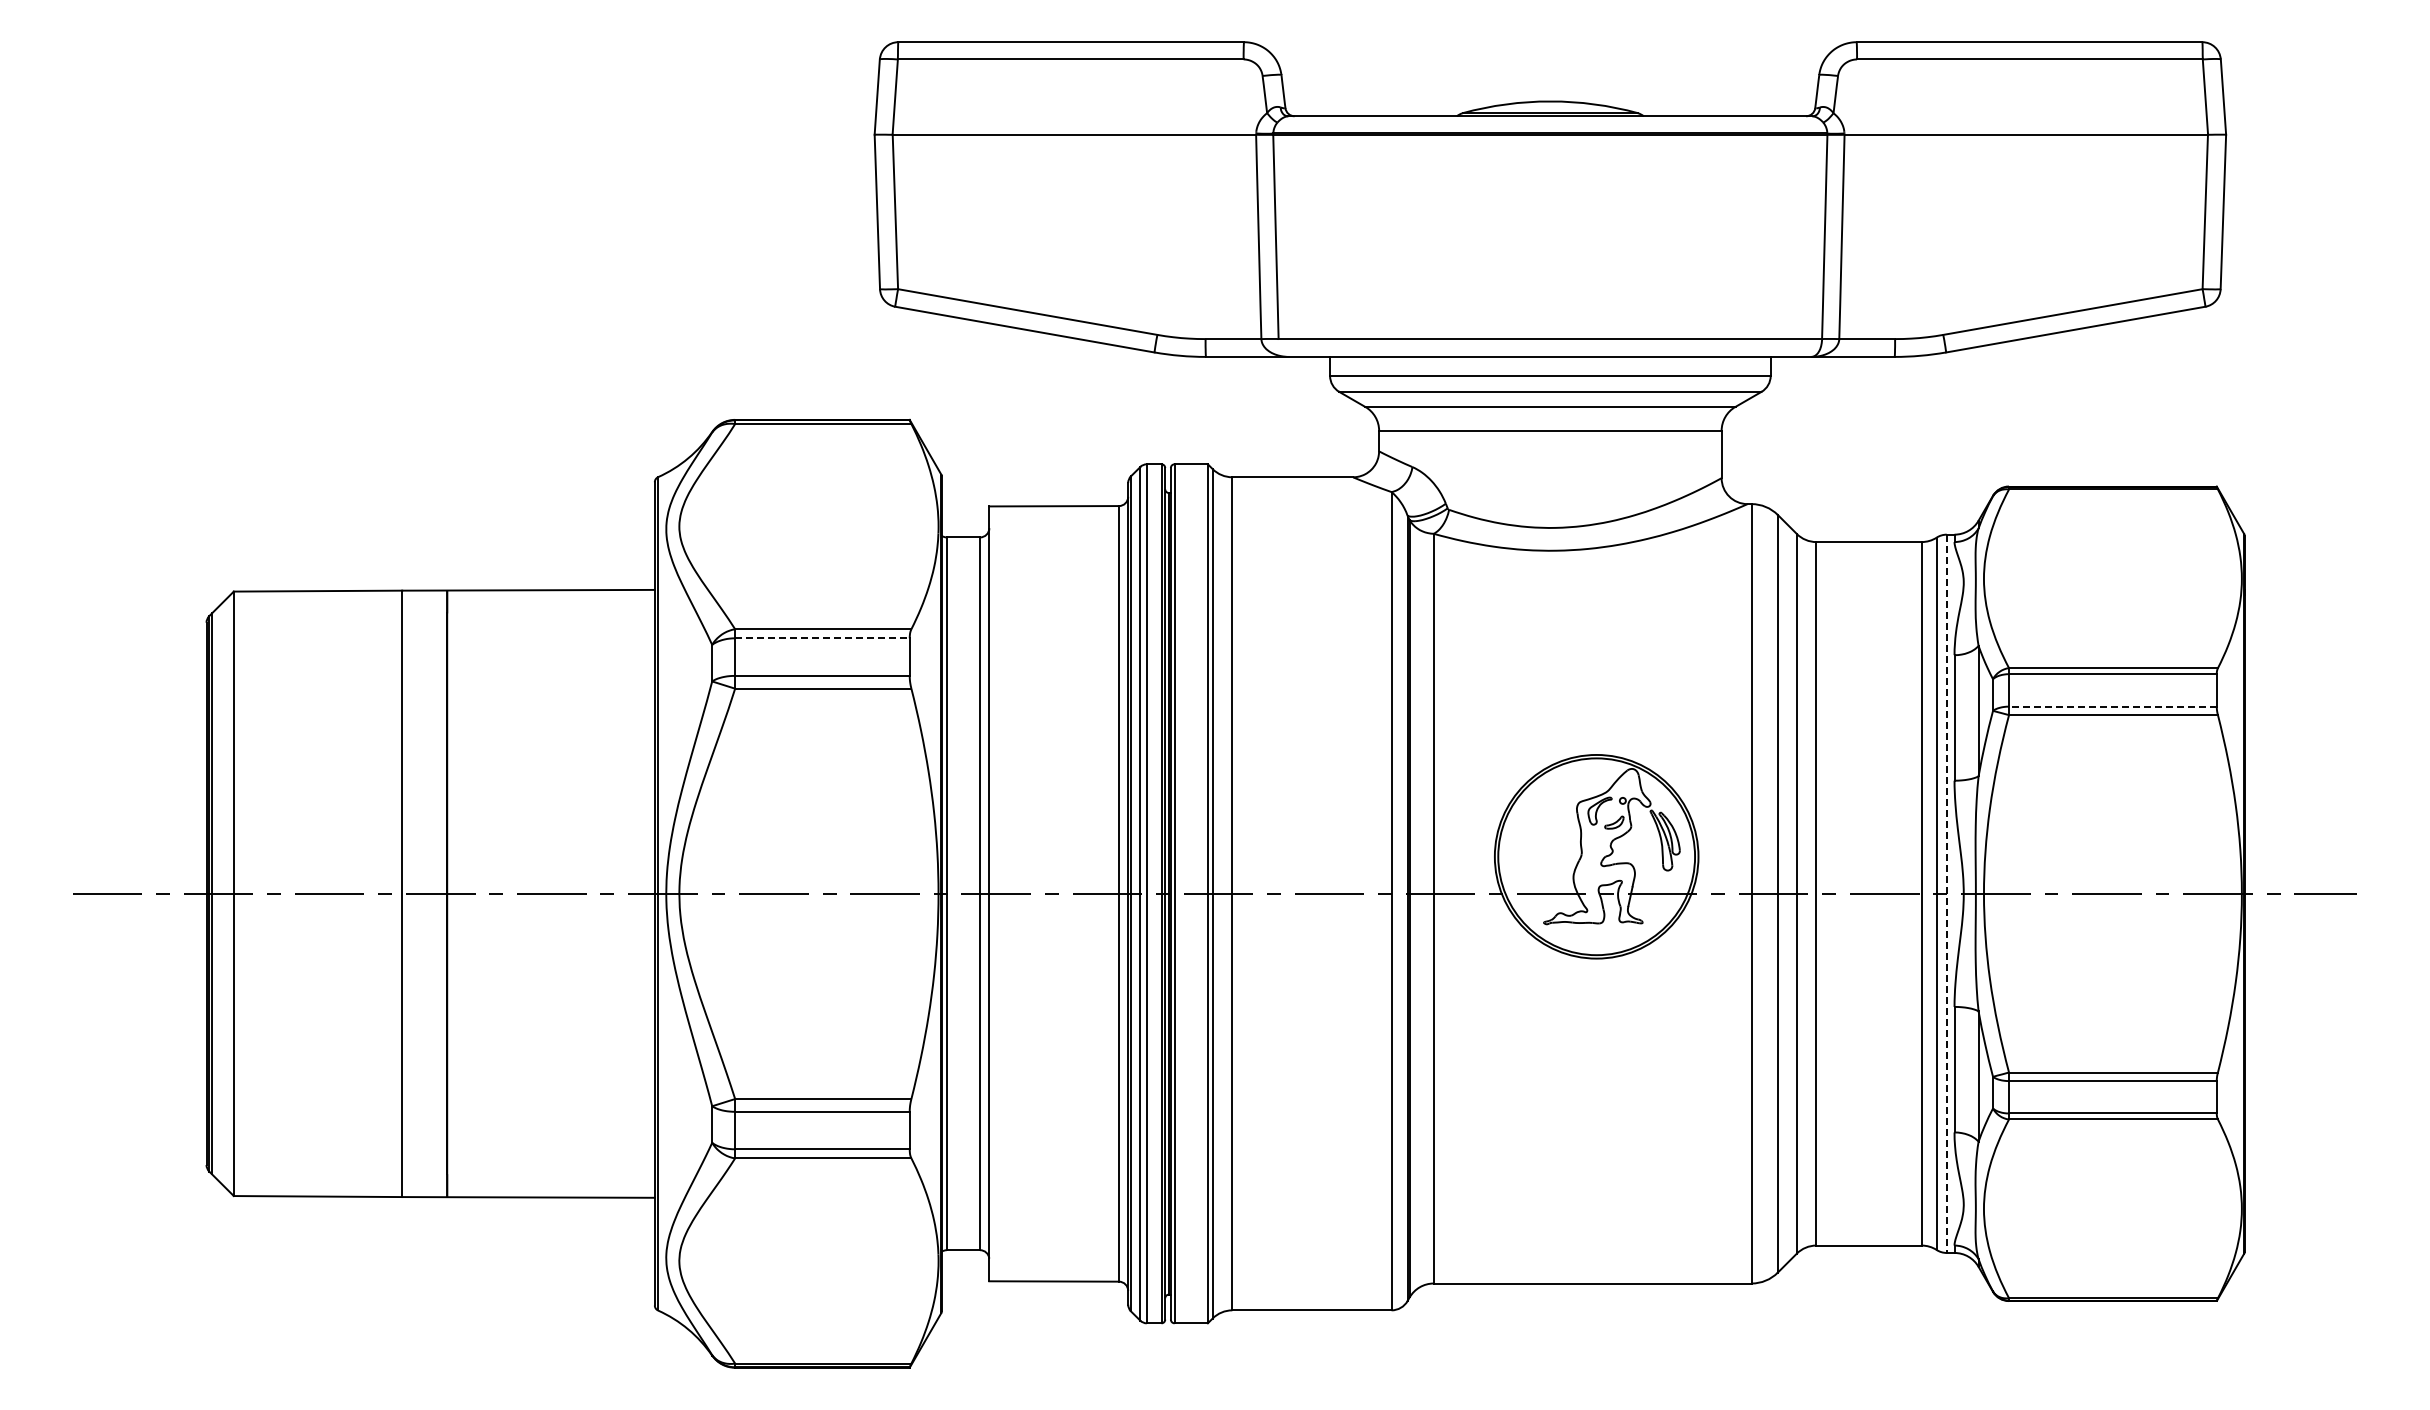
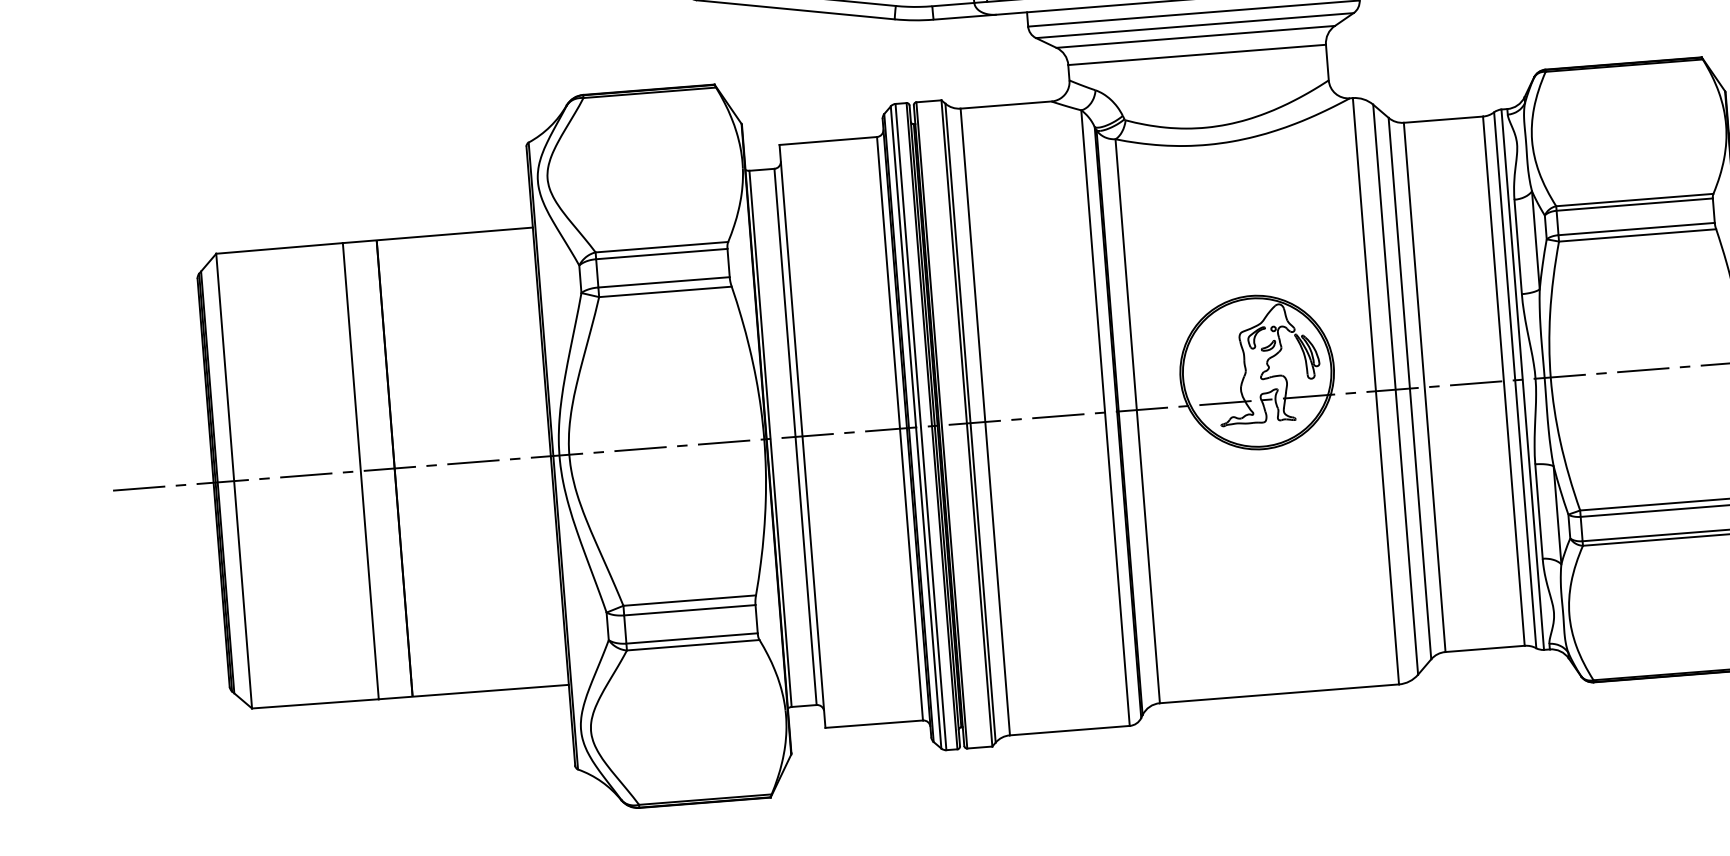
line: (822, 638) -> (661, 254), dashed -> solid
line: (2112, 706) -> (1636, 228), dashed -> solid
line: (1946, 894) -> (1522, 380), dashed -> solid

